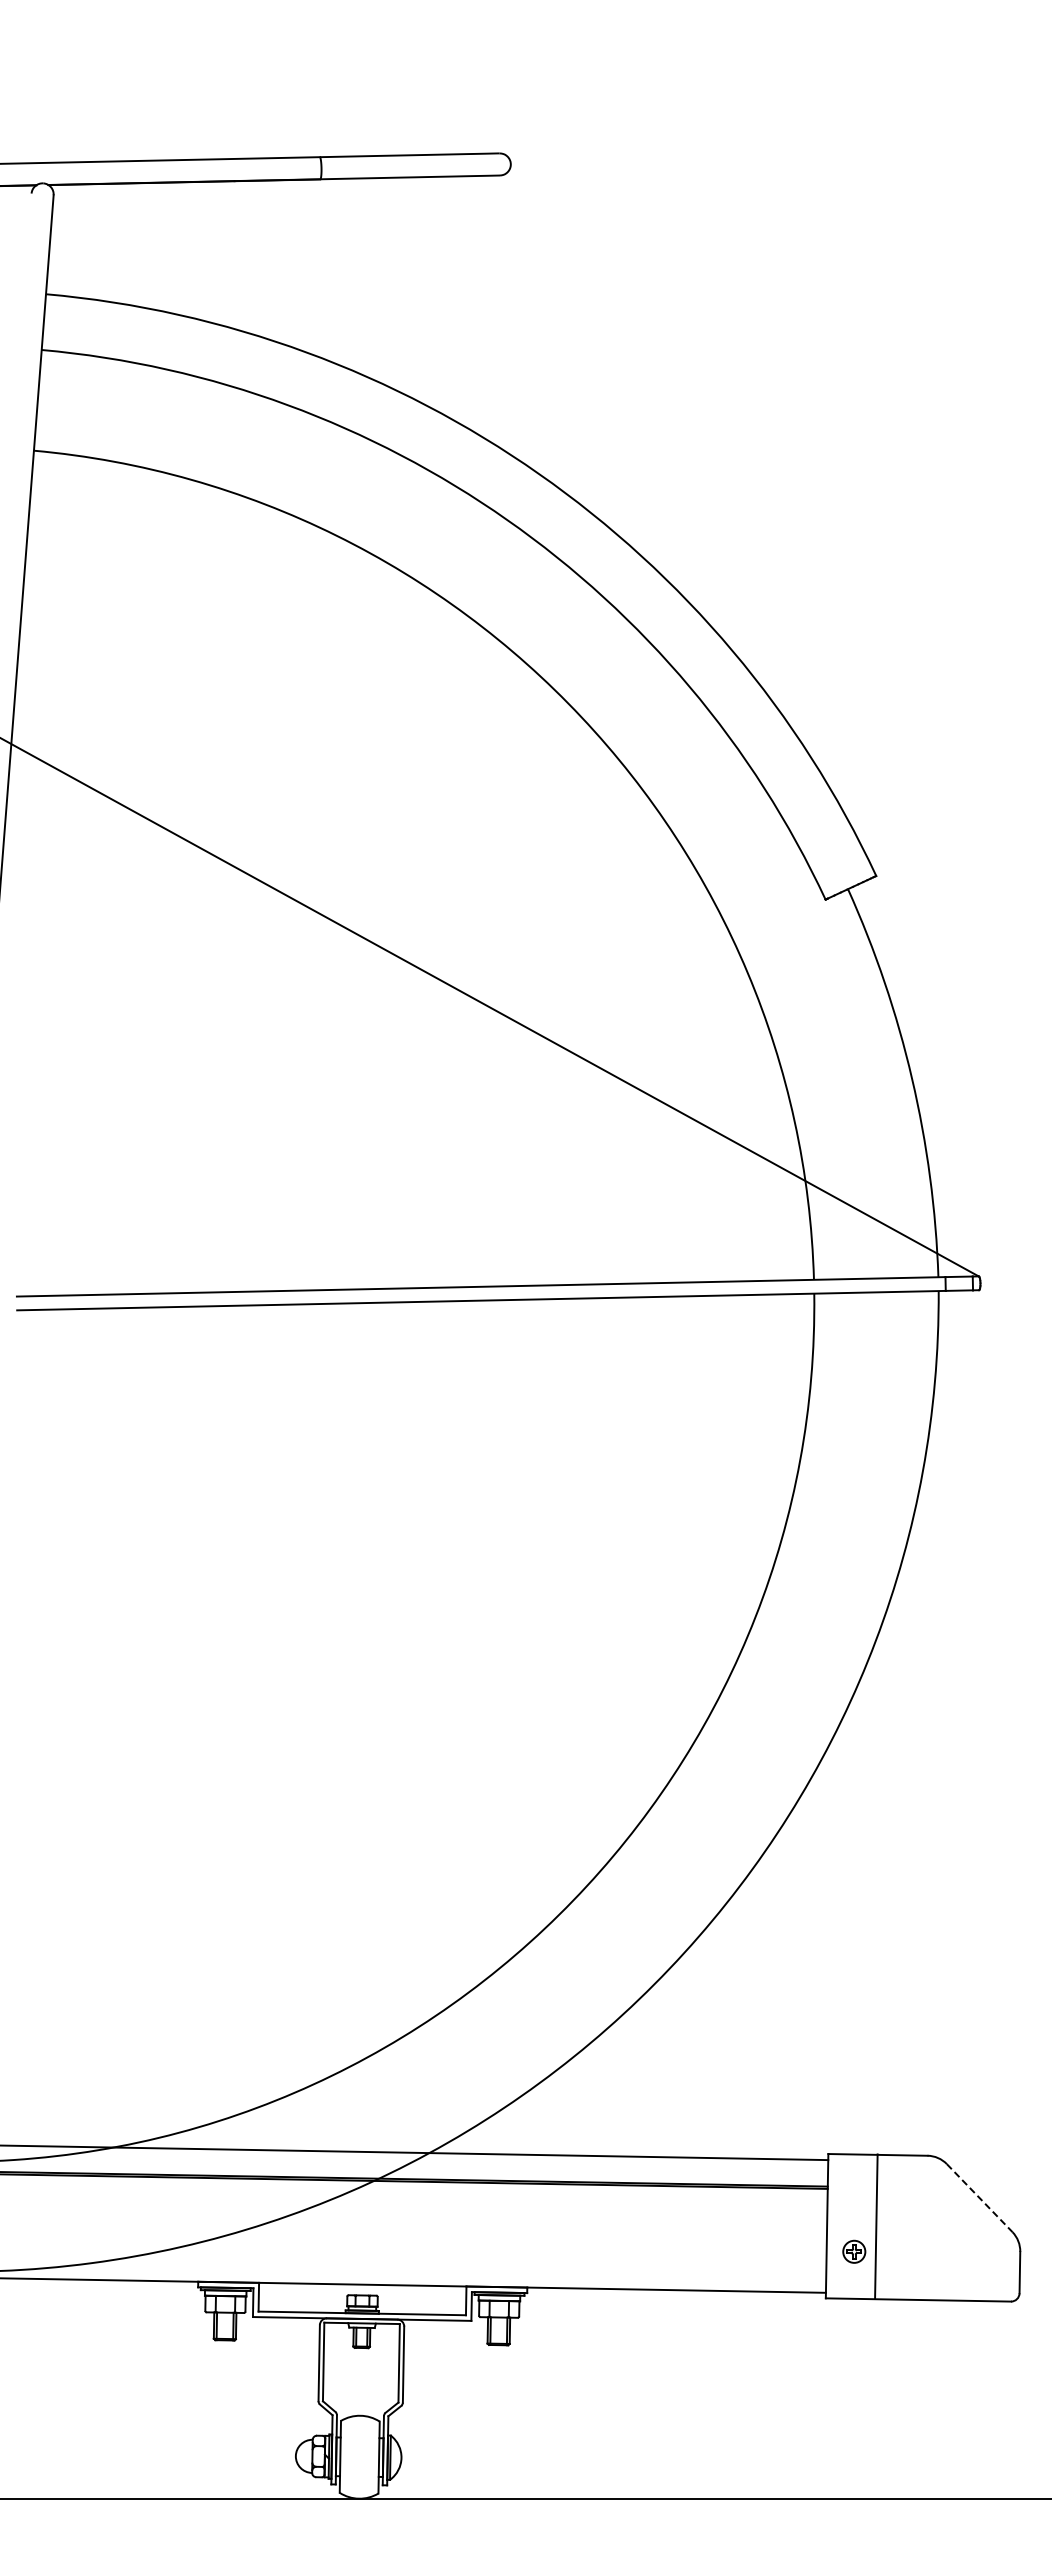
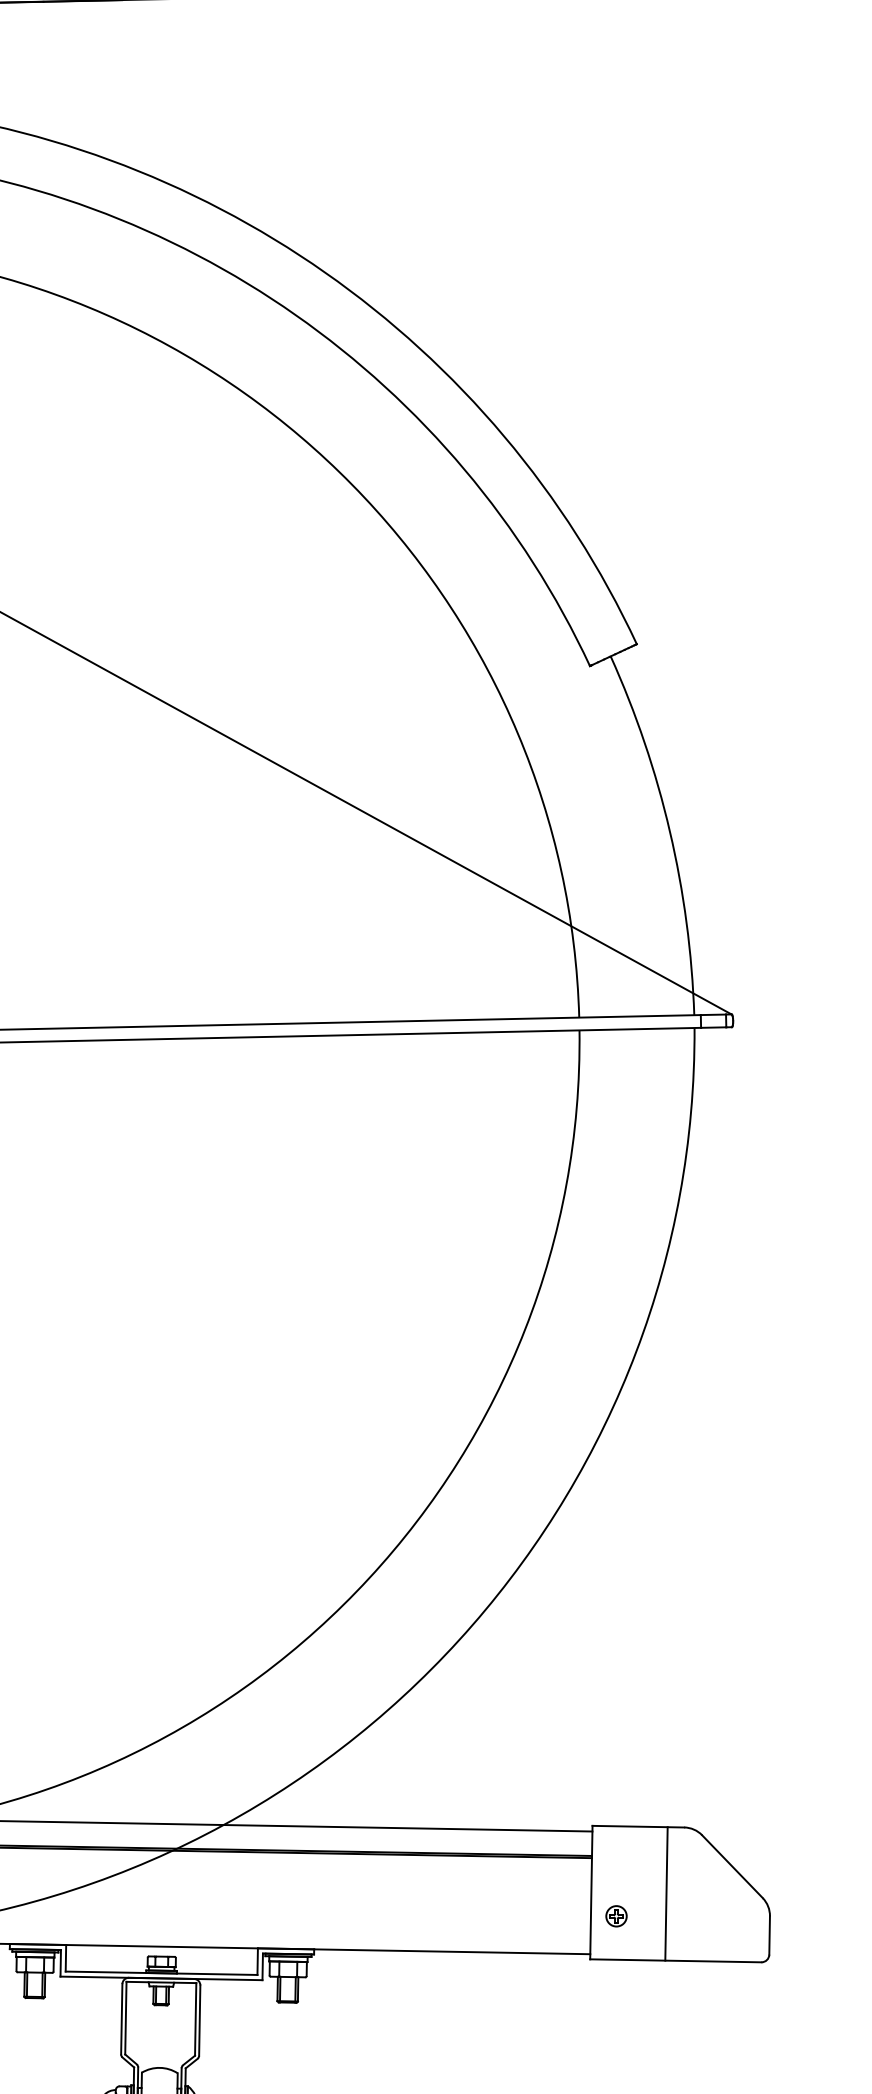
line: (980, 2198) -> (733, 1867), dashed -> solid
line: (876, 2226) -> (666, 1893), moved

